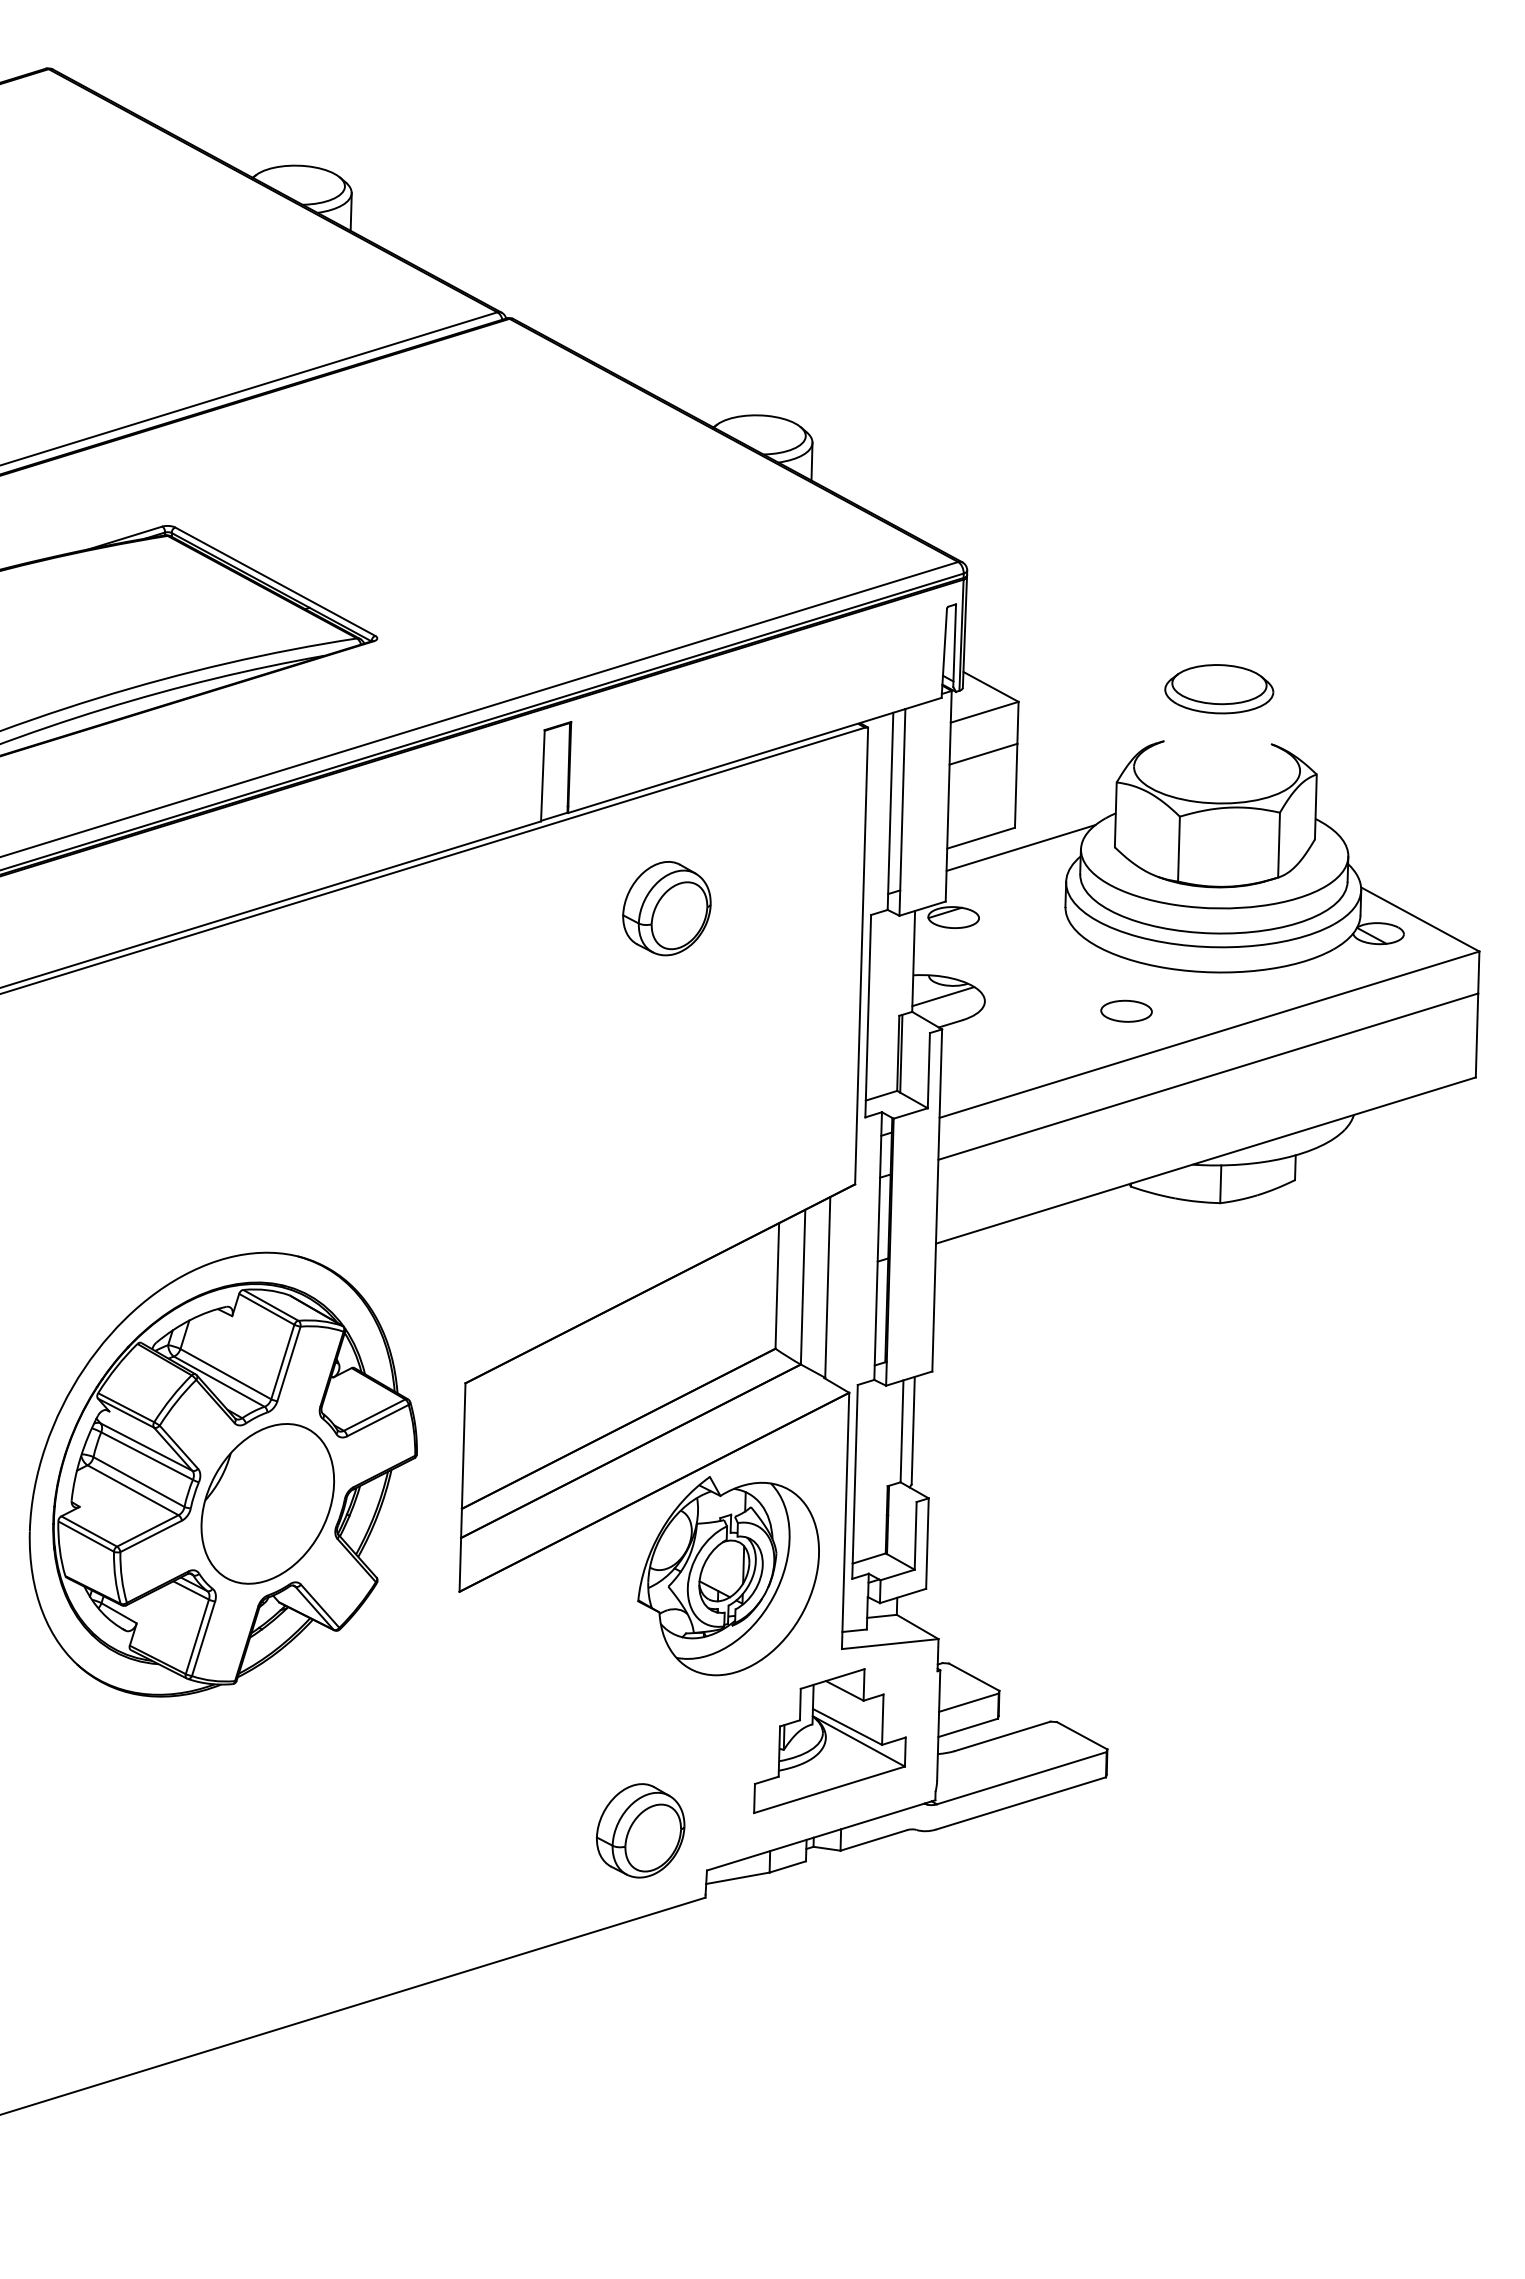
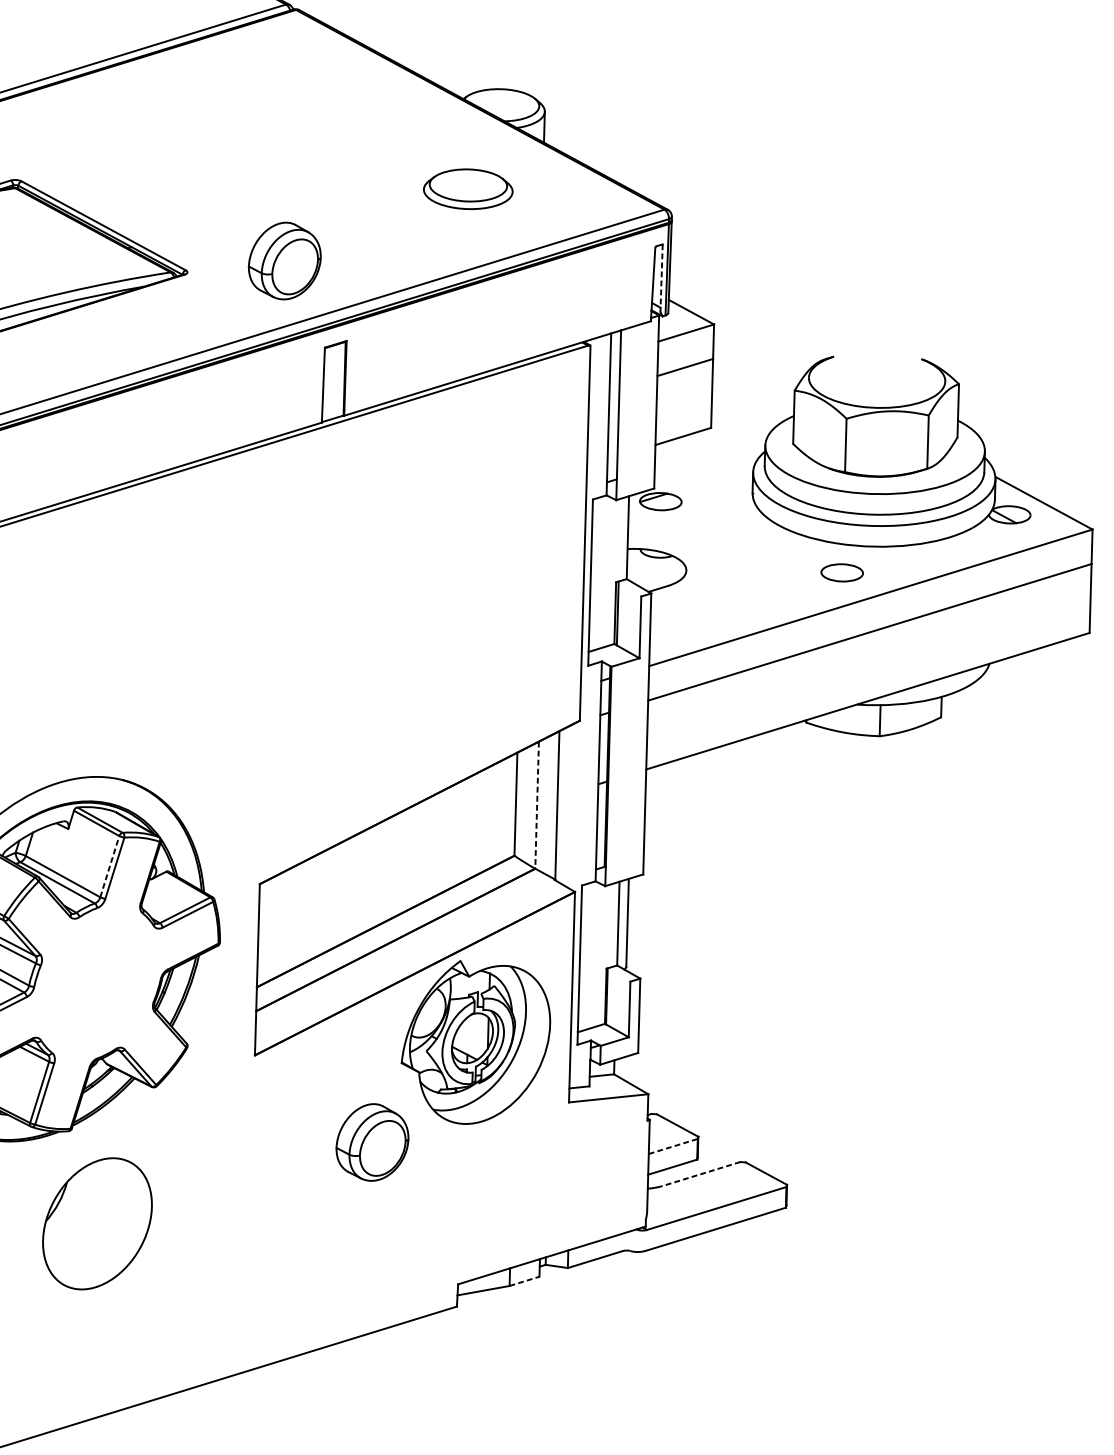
line: (954, 646) -> (661, 279), solid -> dashed
part: (1219, 689) -> (468, 189), moved
line: (1020, 847) -> (715, 444), removed
part: (666, 908) -> (284, 260), moved
line: (943, 996) -> (652, 566), removed
part: (1126, 1010) -> (842, 572), moved
line: (803, 1287) -> (537, 805), solid -> dashed
line: (282, 1361) -> (109, 866), solid -> dashed
part: (267, 1503) -> (97, 1223), moved
line: (969, 1702) -> (673, 1146), solid -> dashed
line: (1002, 1736) -> (700, 1174), solid -> dashed
part: (829, 1741) -> (558, 1178), removed
part: (640, 1830) -> (372, 1142), moved
line: (788, 1866) -> (525, 1281), solid -> dashed

